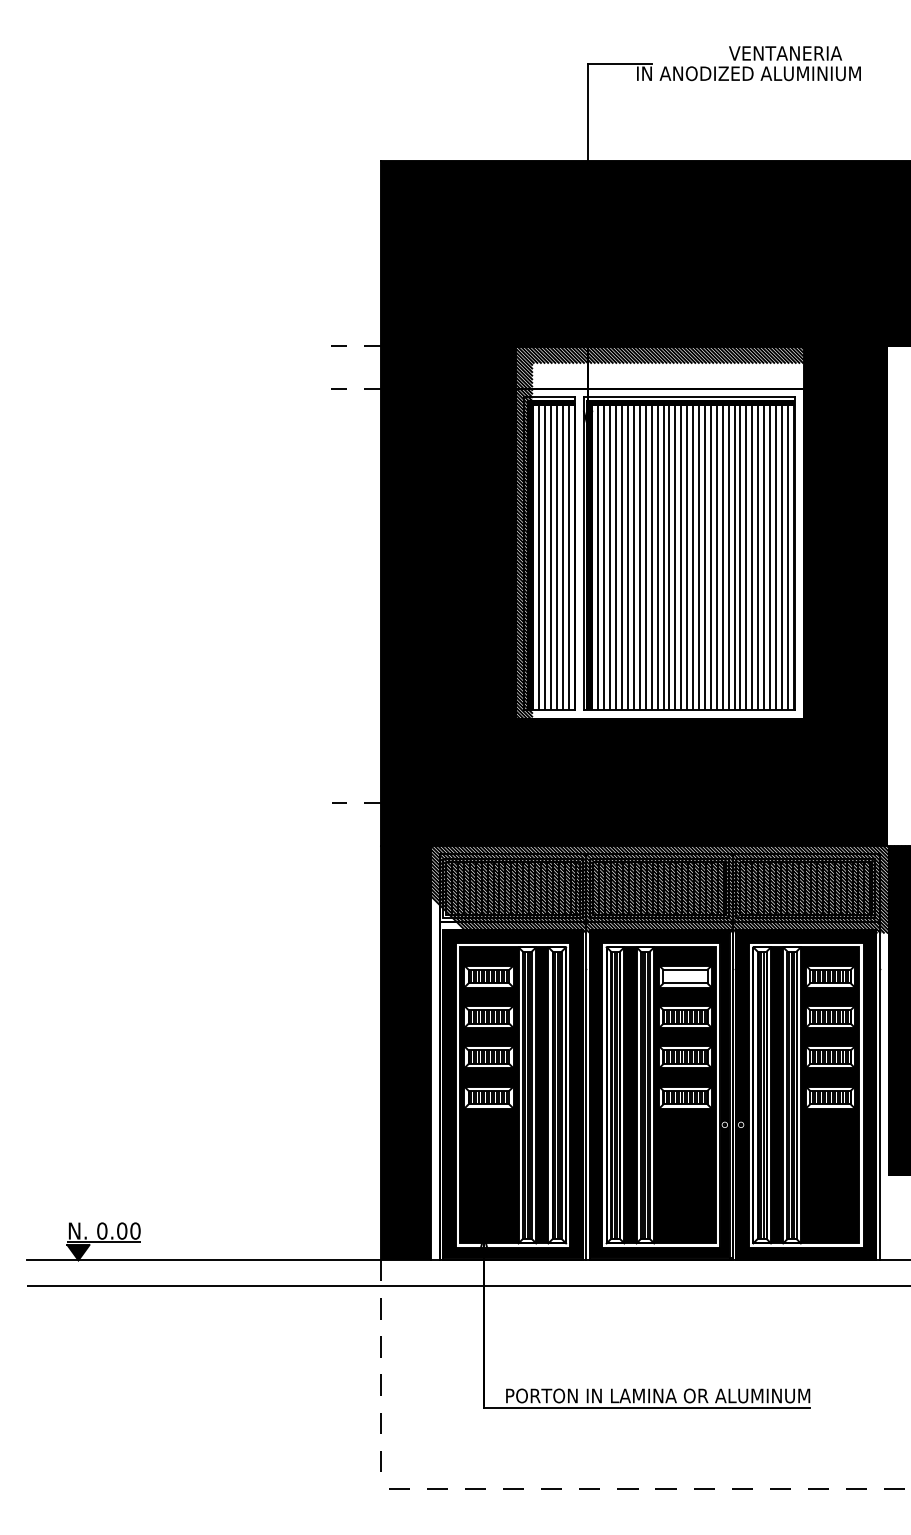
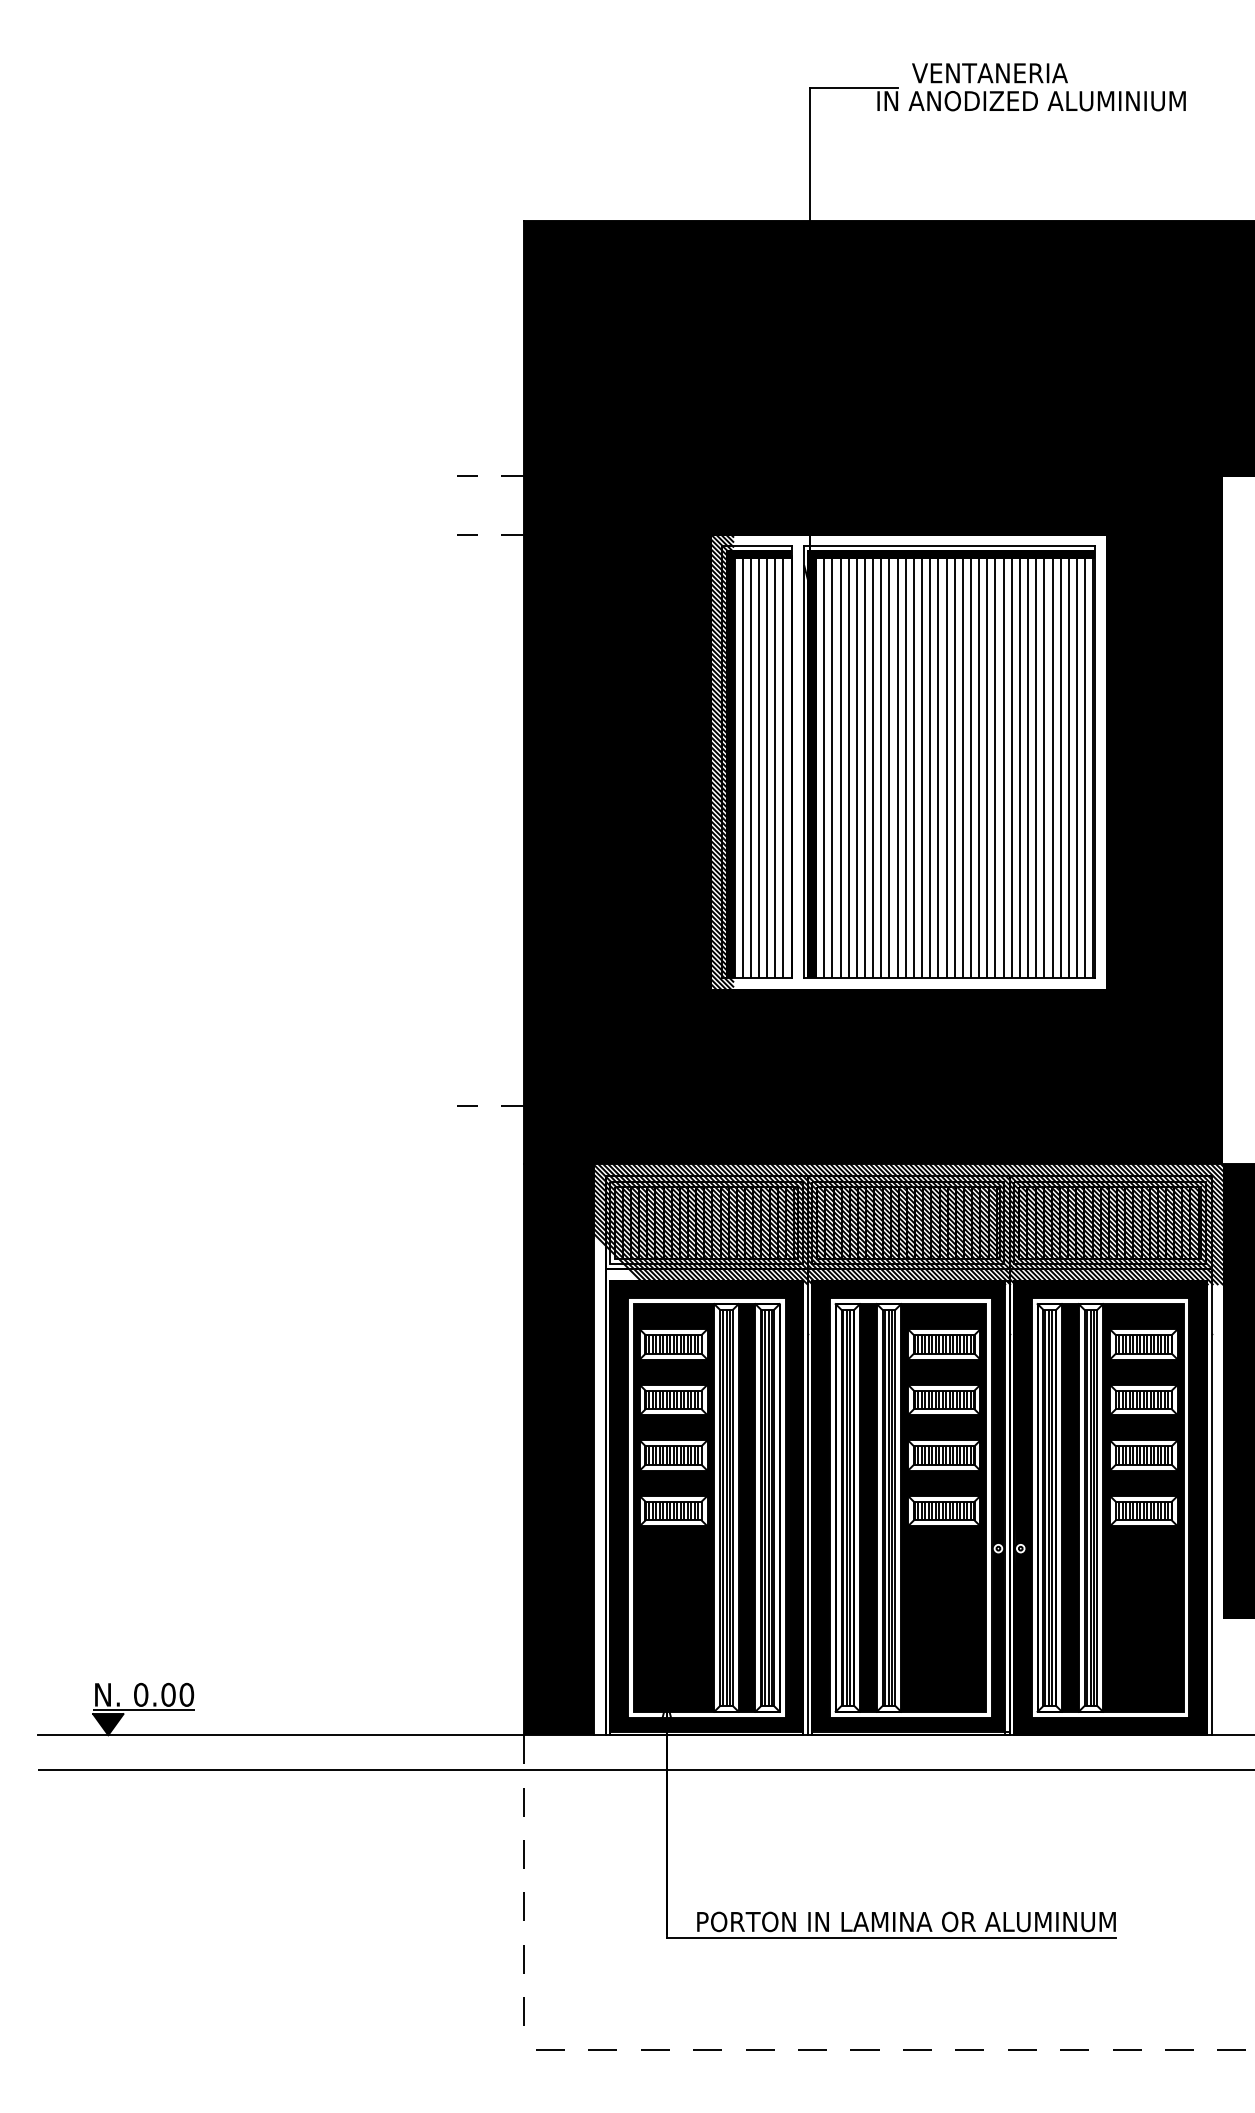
text: (785, 53) -> (989, 73), moved
fill: (659, 367) -> (908, 505), added
hatch: (685, 976) -> (944, 1344), added

